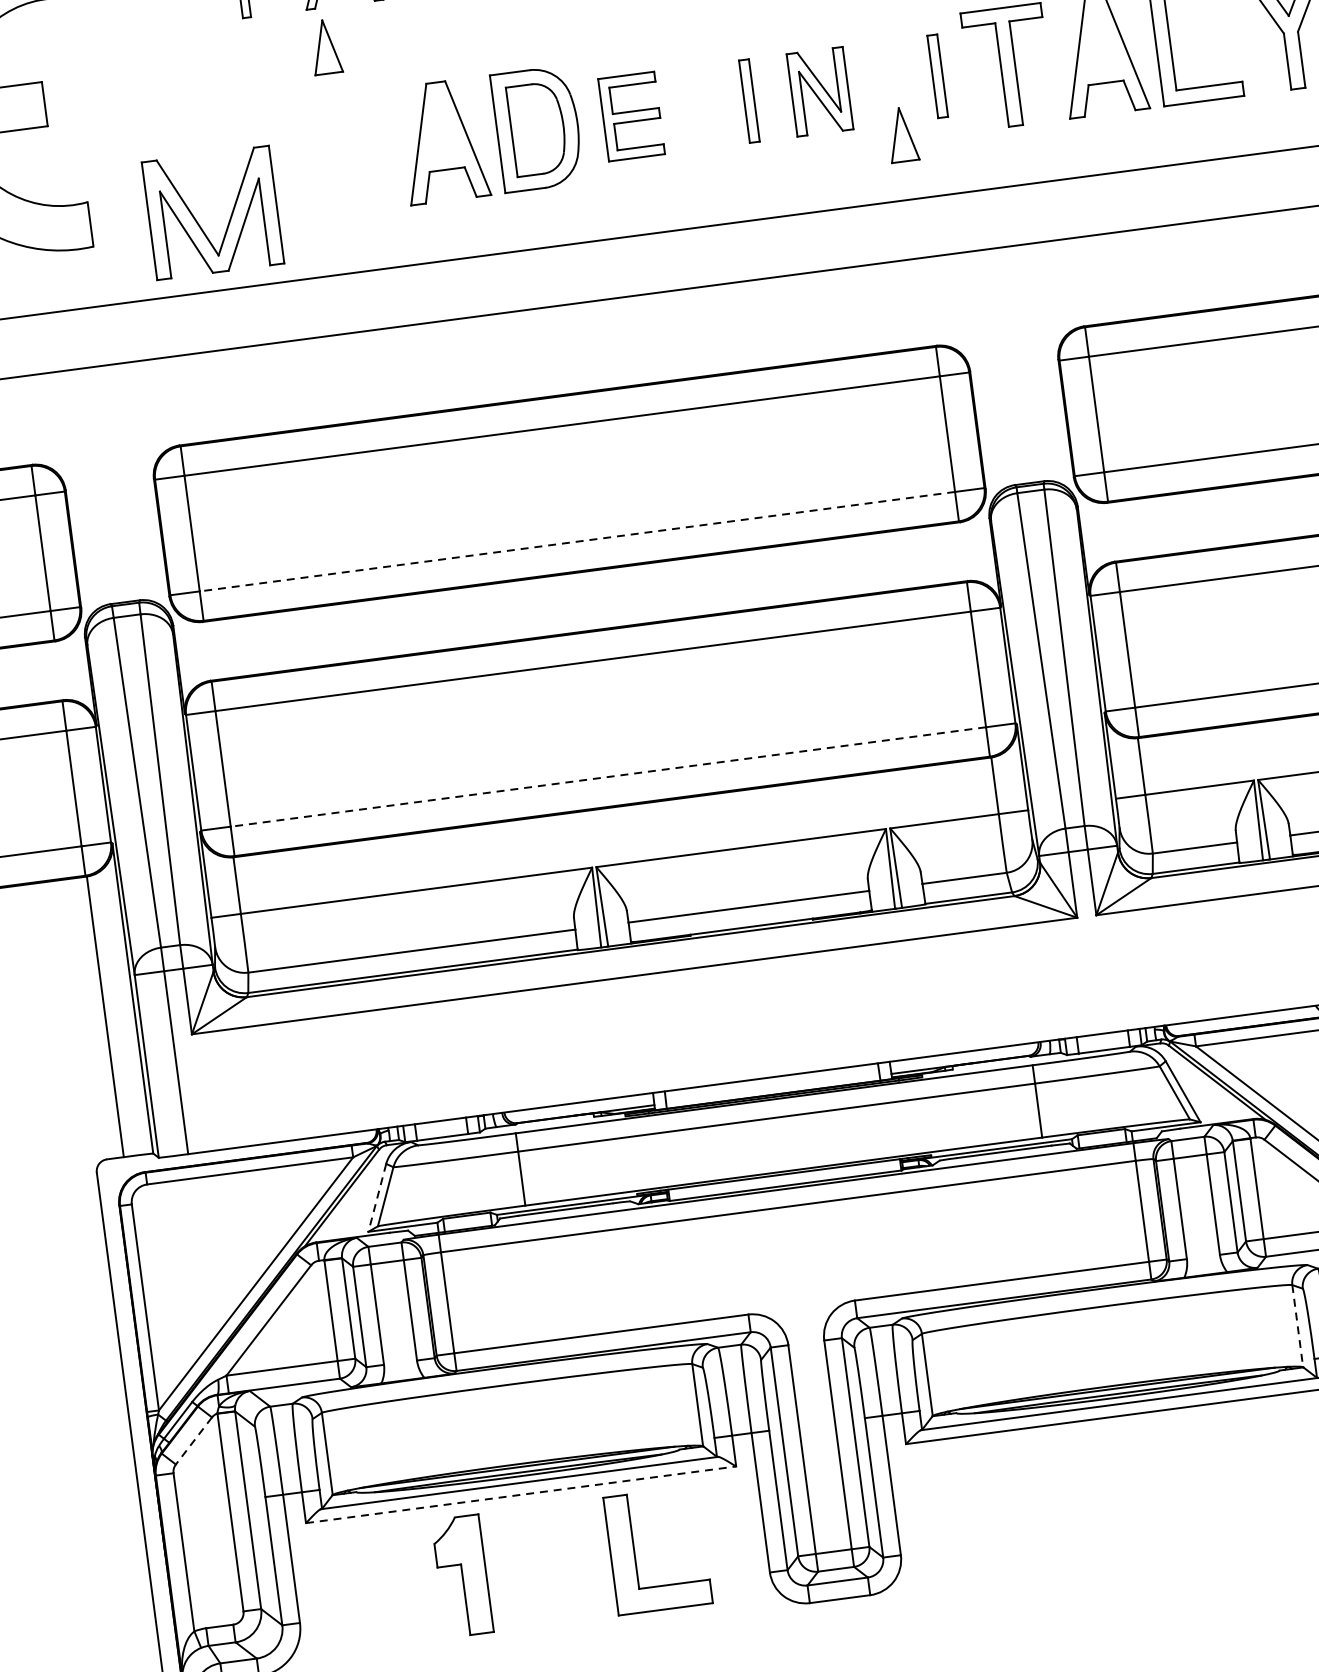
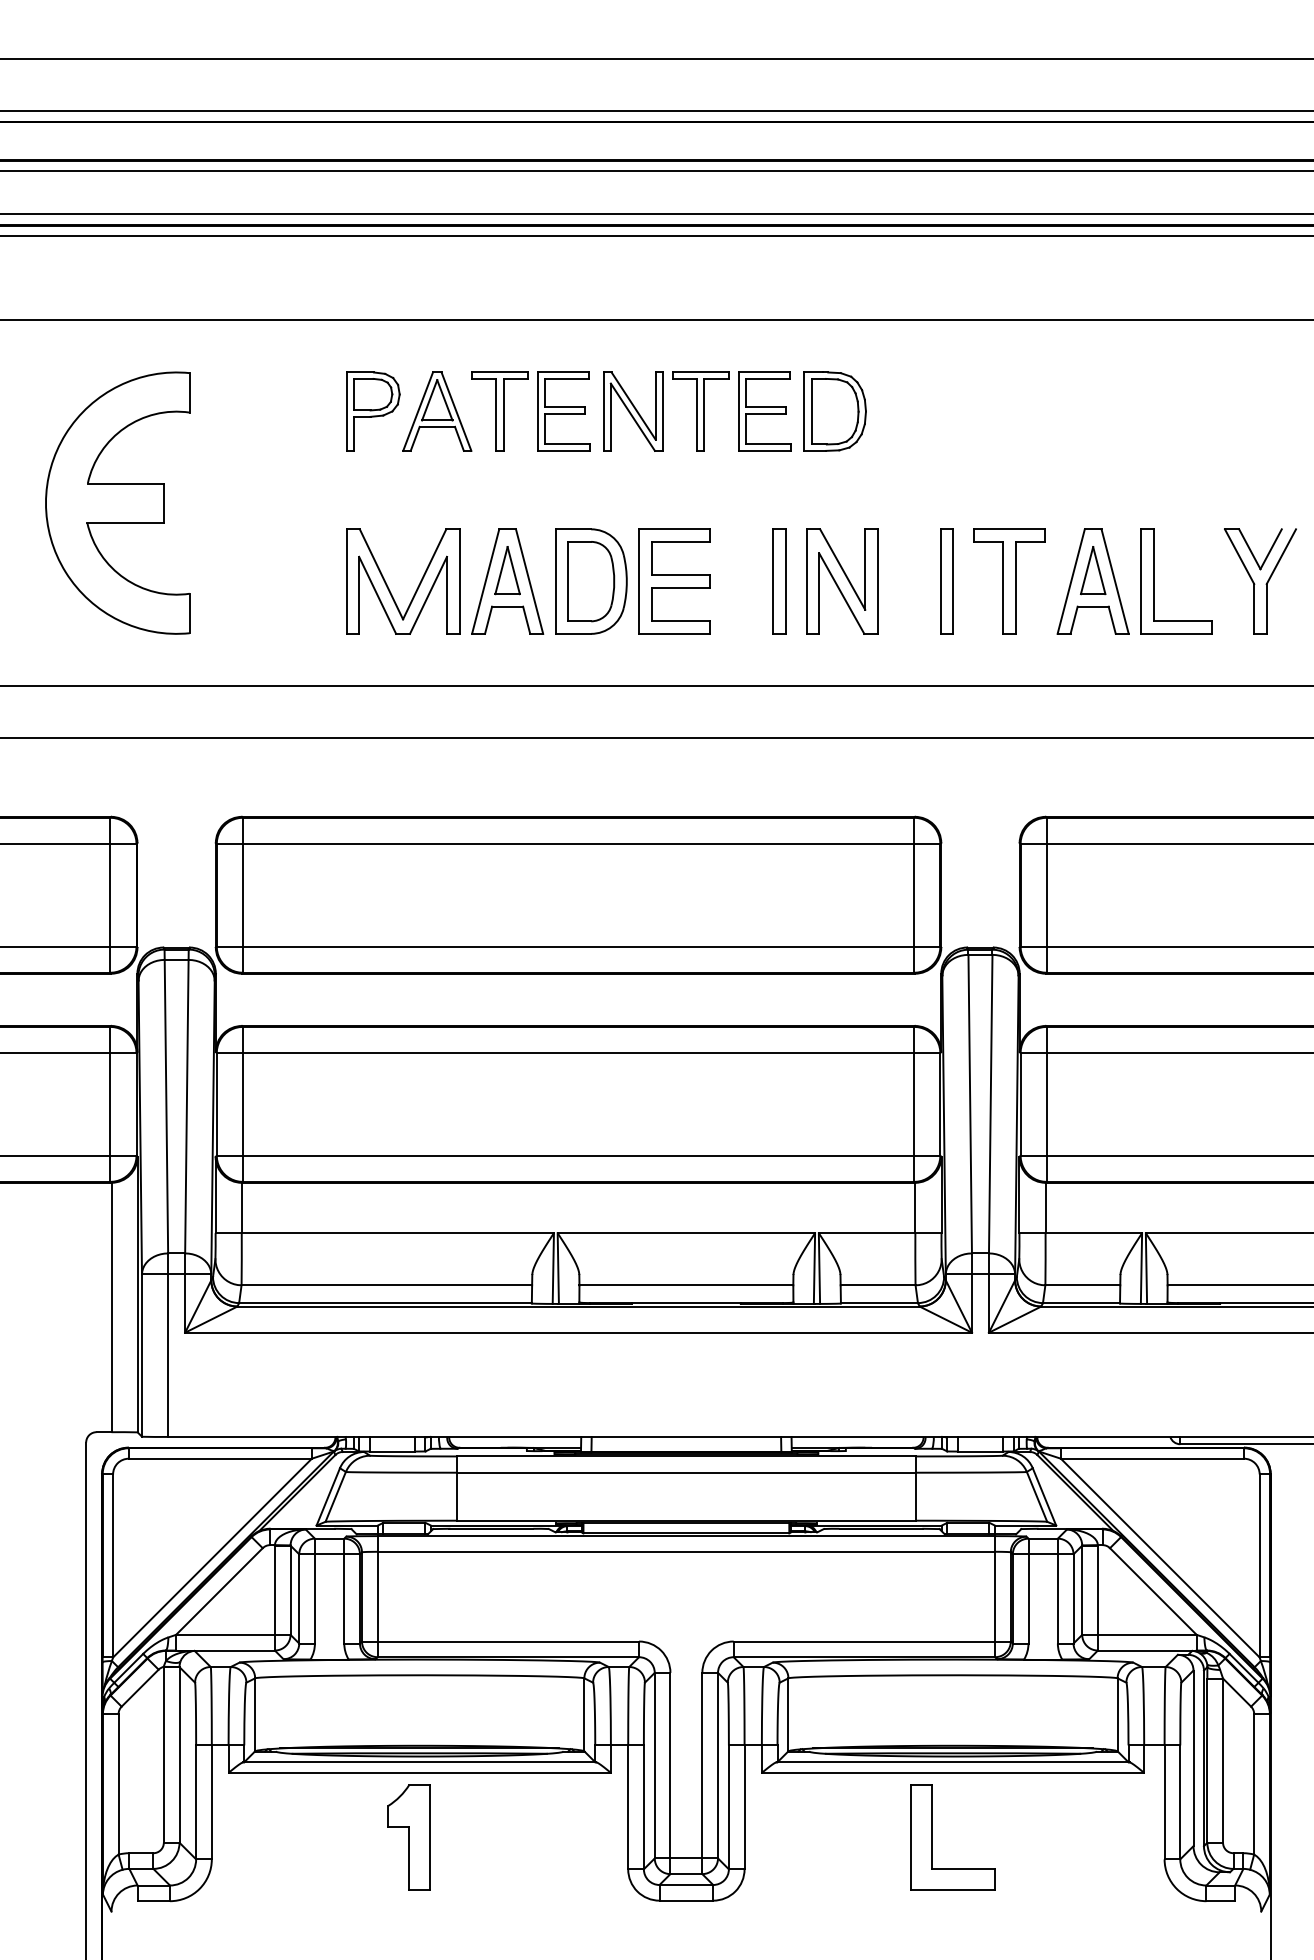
part: (325, 46) -> (507, 570), moved
part: (937, 76) -> (946, 581), size x1.43
part: (820, 91) -> (842, 581), size x1.43
part: (749, 101) -> (779, 581), size x1.43
part: (631, 116) -> (674, 581), size x1.43
part: (902, 134) -> (1093, 570), moved
part: (229, 218) -> (416, 588), moved
line: (577, 541) -> (578, 946), dashed -> solid
line: (608, 776) -> (578, 1155), dashed -> solid
line: (377, 1197) -> (328, 1496), dashed -> solid
line: (1297, 1326) -> (1117, 1715), dashed -> solid
line: (193, 1441) -> (139, 1688), dashed -> solid
line: (521, 1494) -> (420, 1772), dashed -> solid
part: (635, 1553) -> (932, 1837), moved
part: (461, 1576) -> (408, 1837), moved

